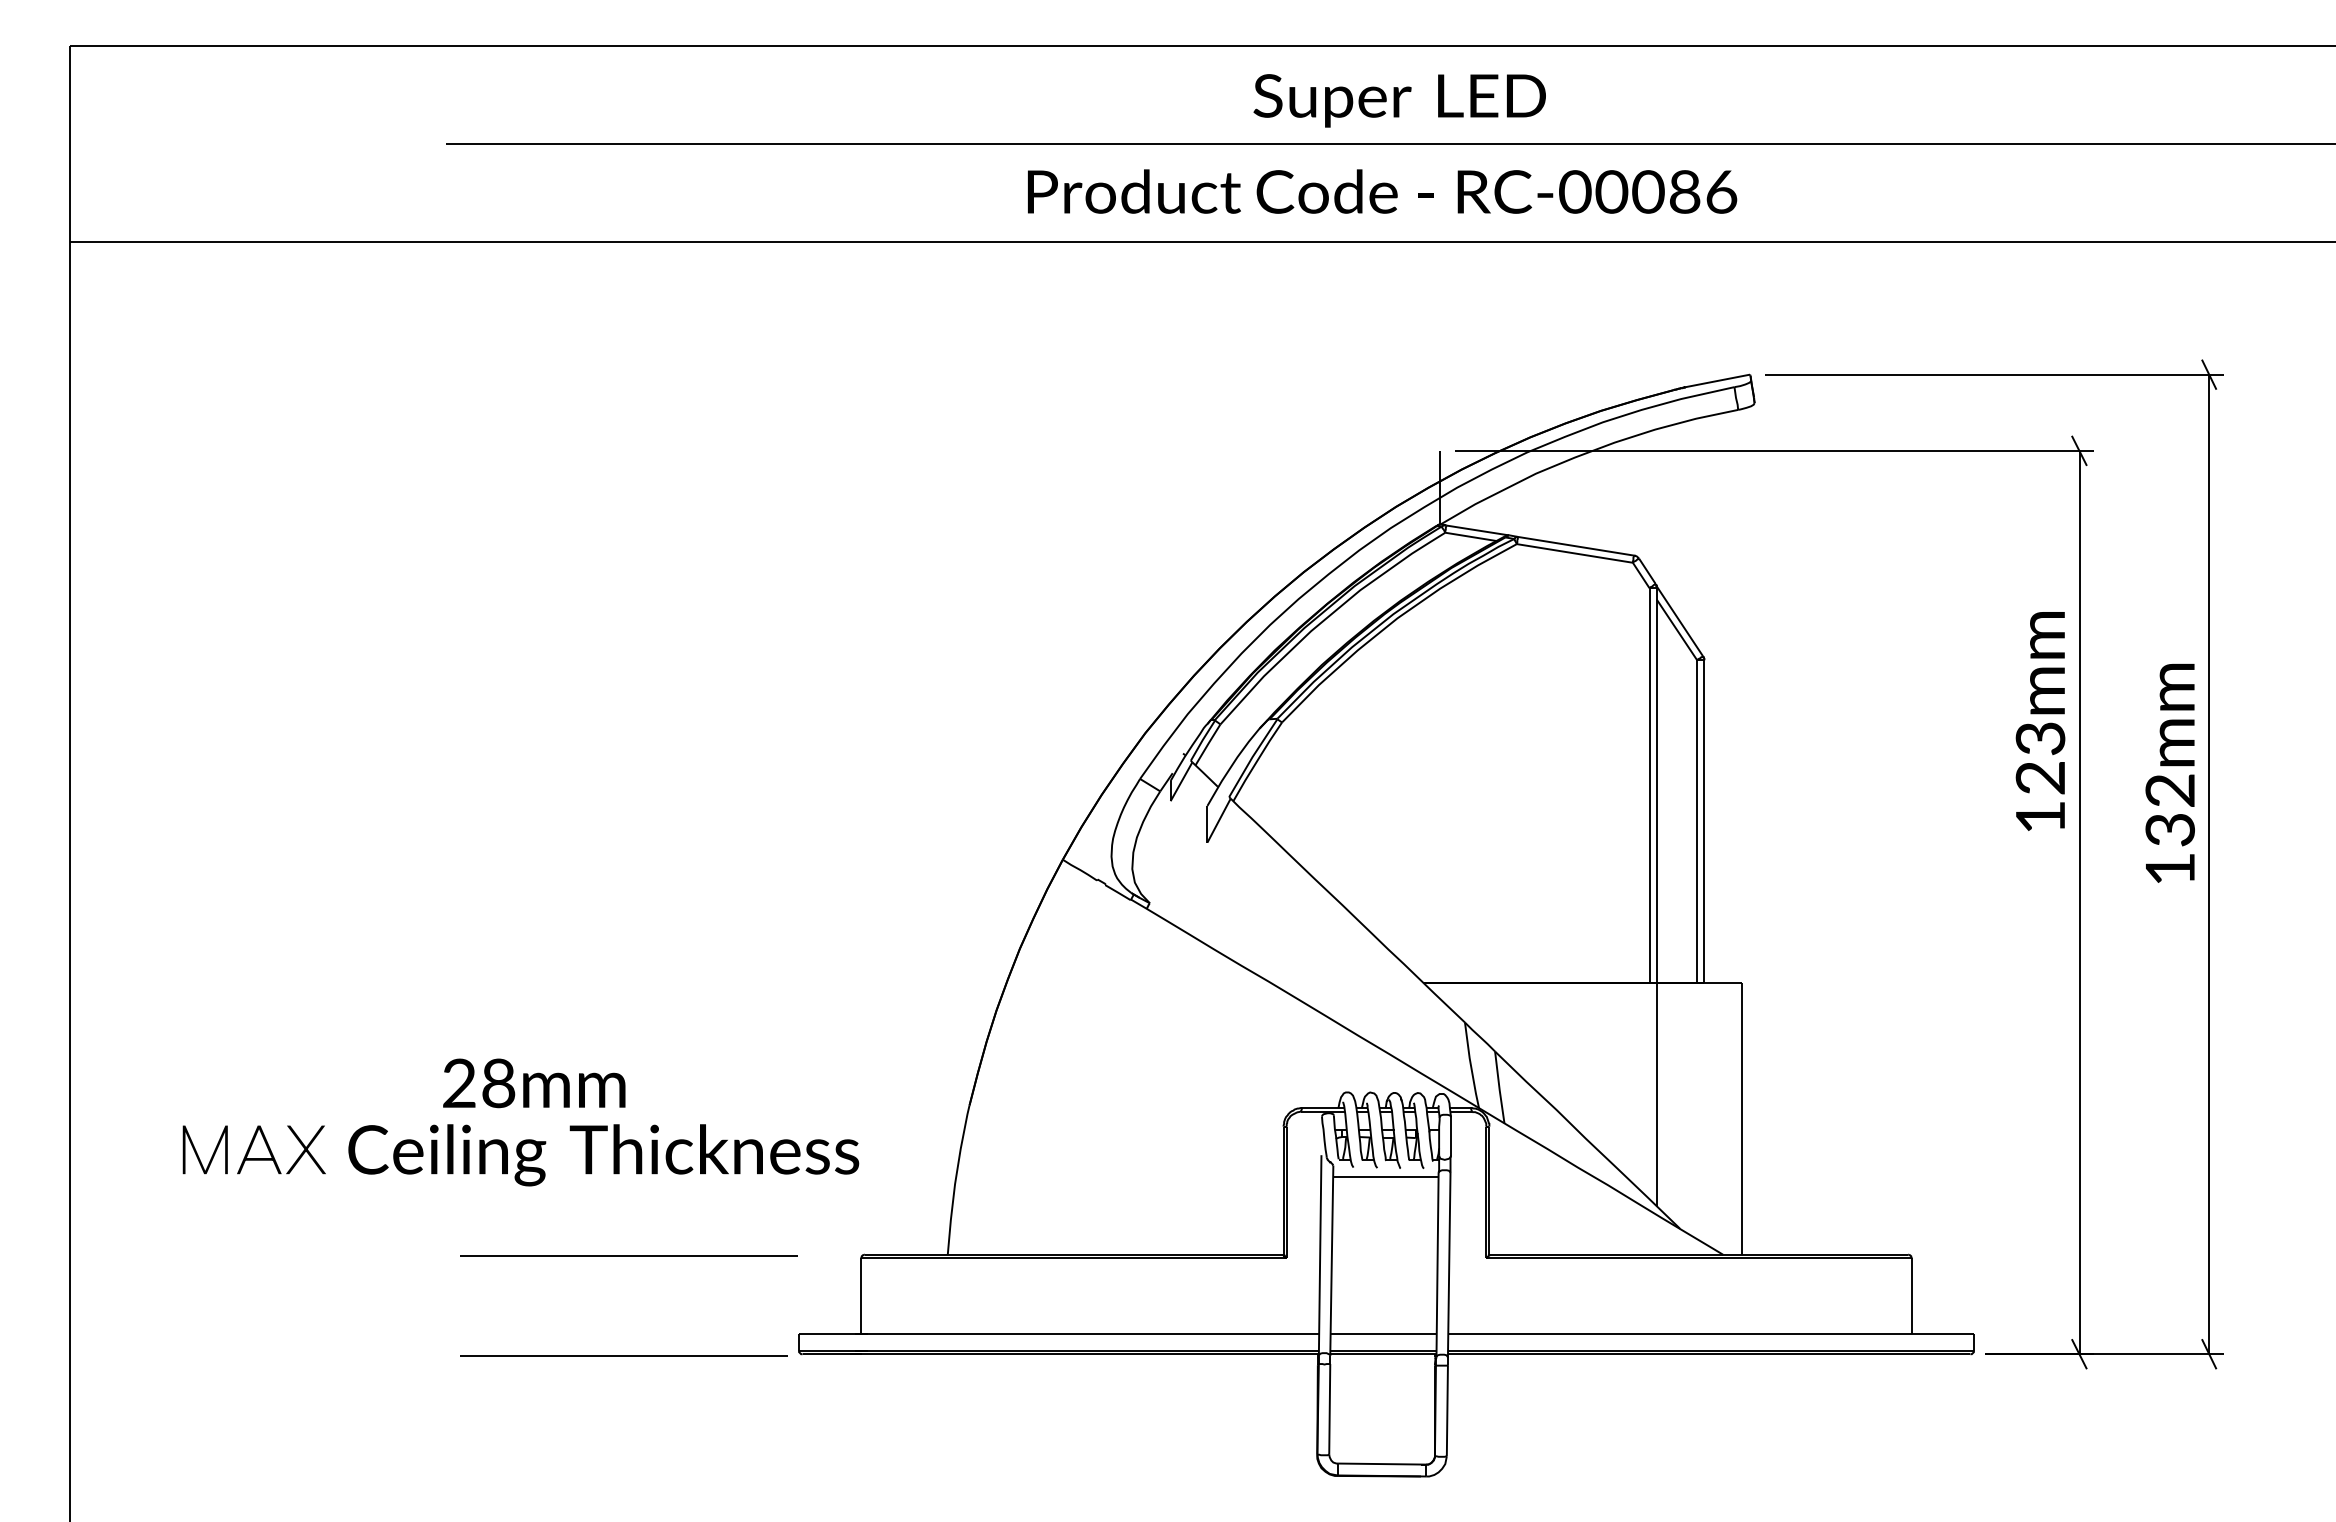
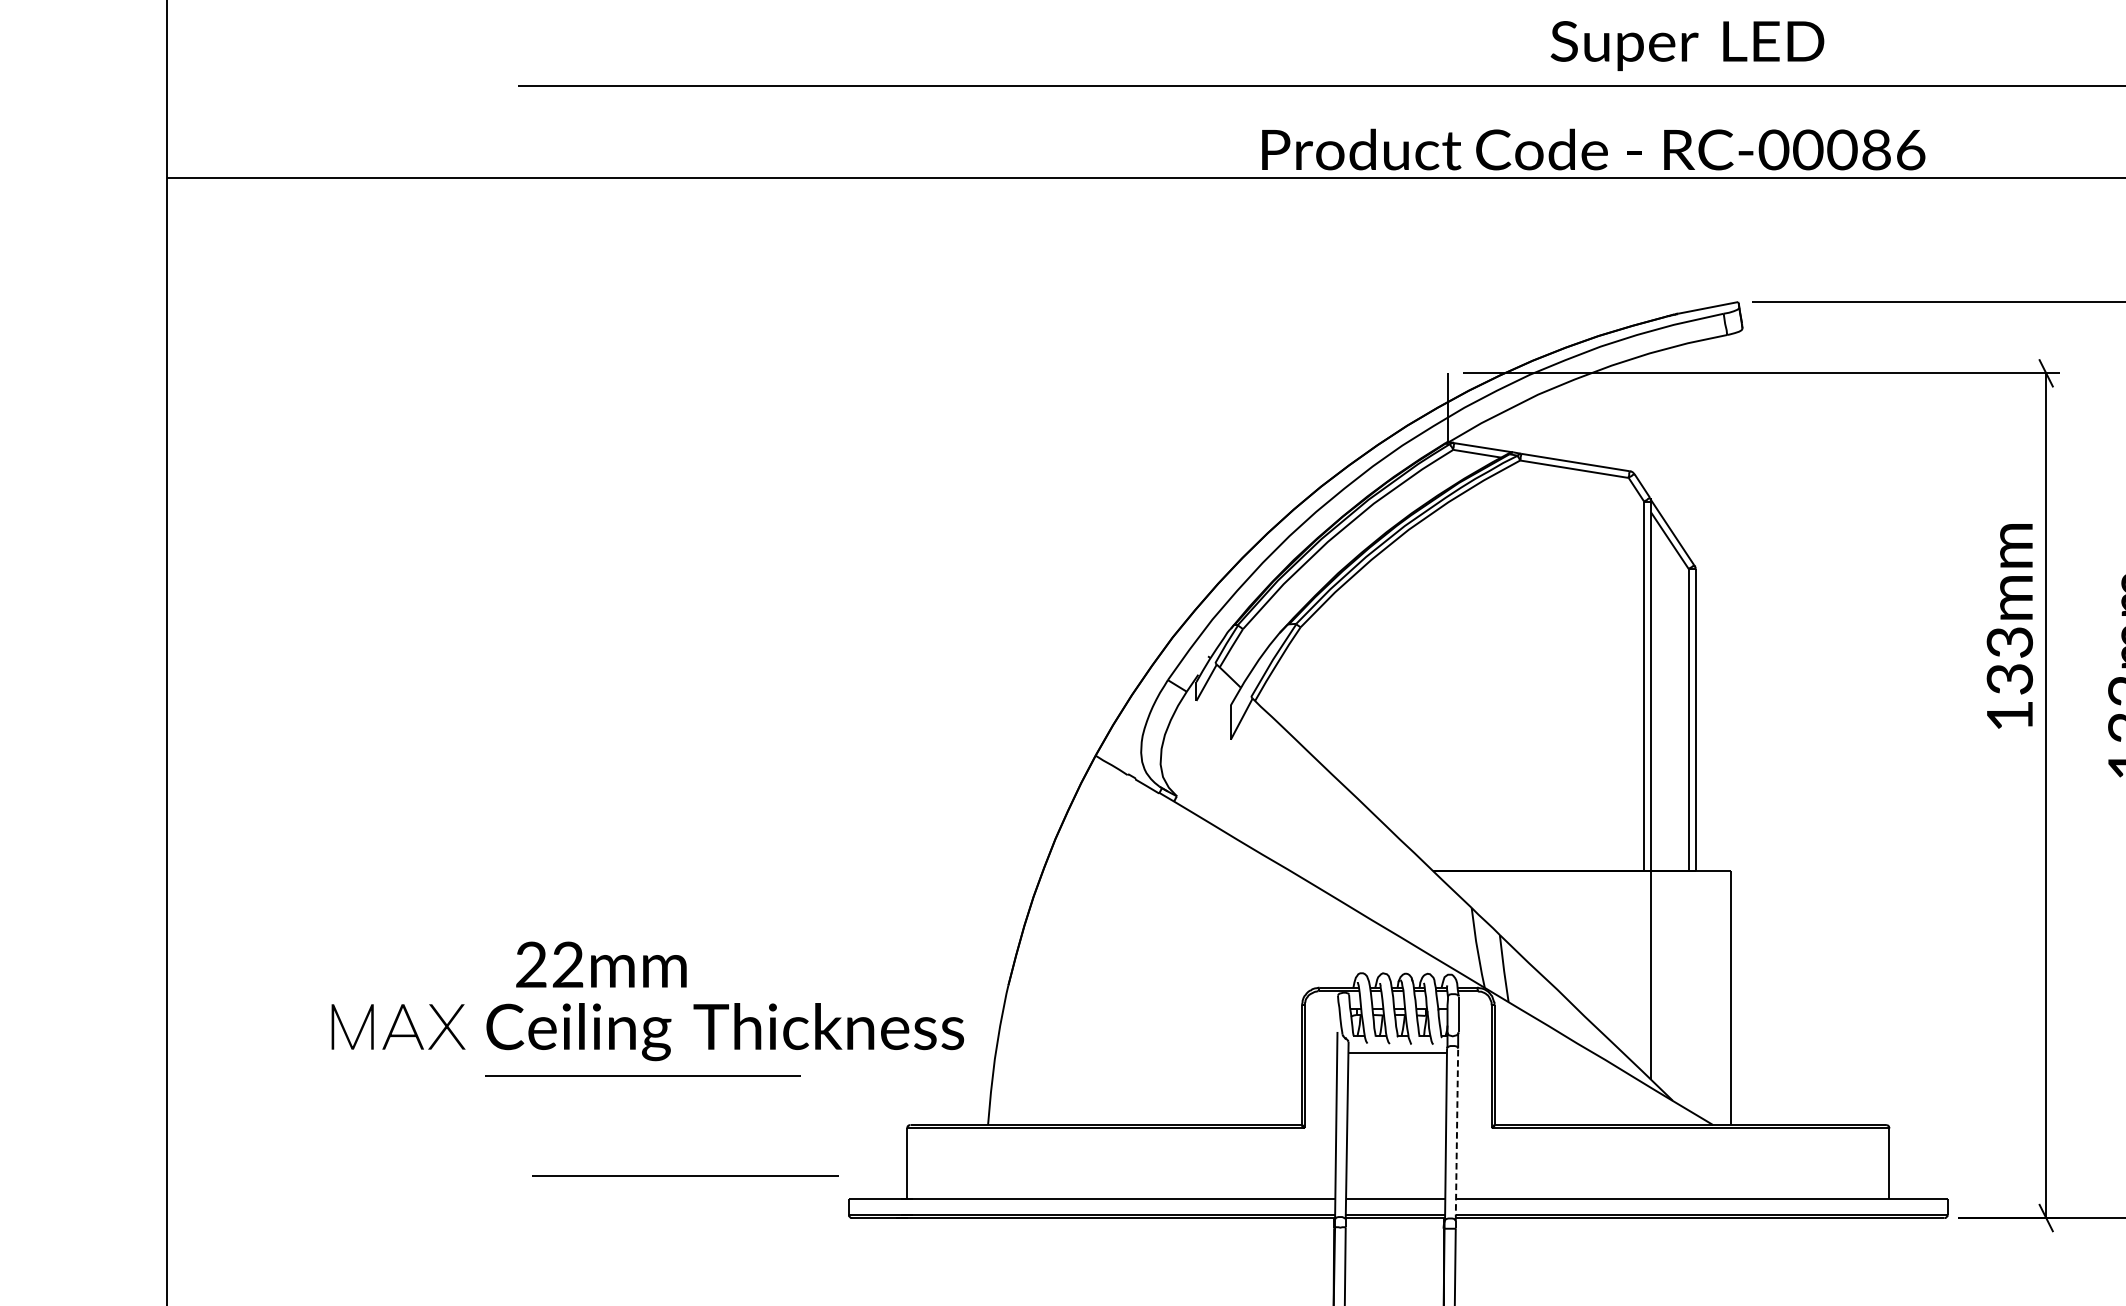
text: (1399, 100) -> (1687, 45), moved
text: (1382, 191) -> (1593, 149), moved
text: (2041, 778) -> (2010, 679), 123mm -> 133mm
text: (498, 1083) -> (567, 964), 28mm -> 22mm
text: (520, 1155) -> (647, 1032), moved
line: (628, 1255) -> (642, 1075), moved
line: (1449, 1264) -> (1457, 1134), solid -> dashed
line: (623, 1355) -> (684, 1175), moved

